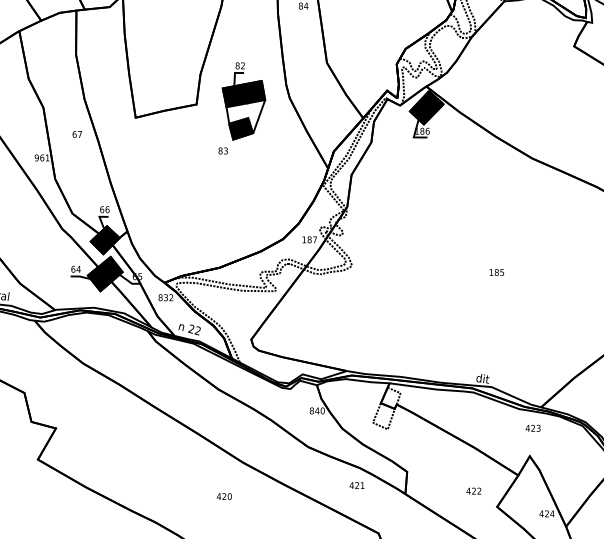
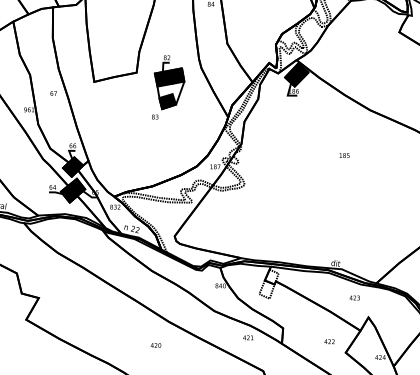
part: (242, 108) -> (168, 87), moved
text: (496, 272) -> (344, 155), moved
text: (532, 427) -> (354, 297), moved

